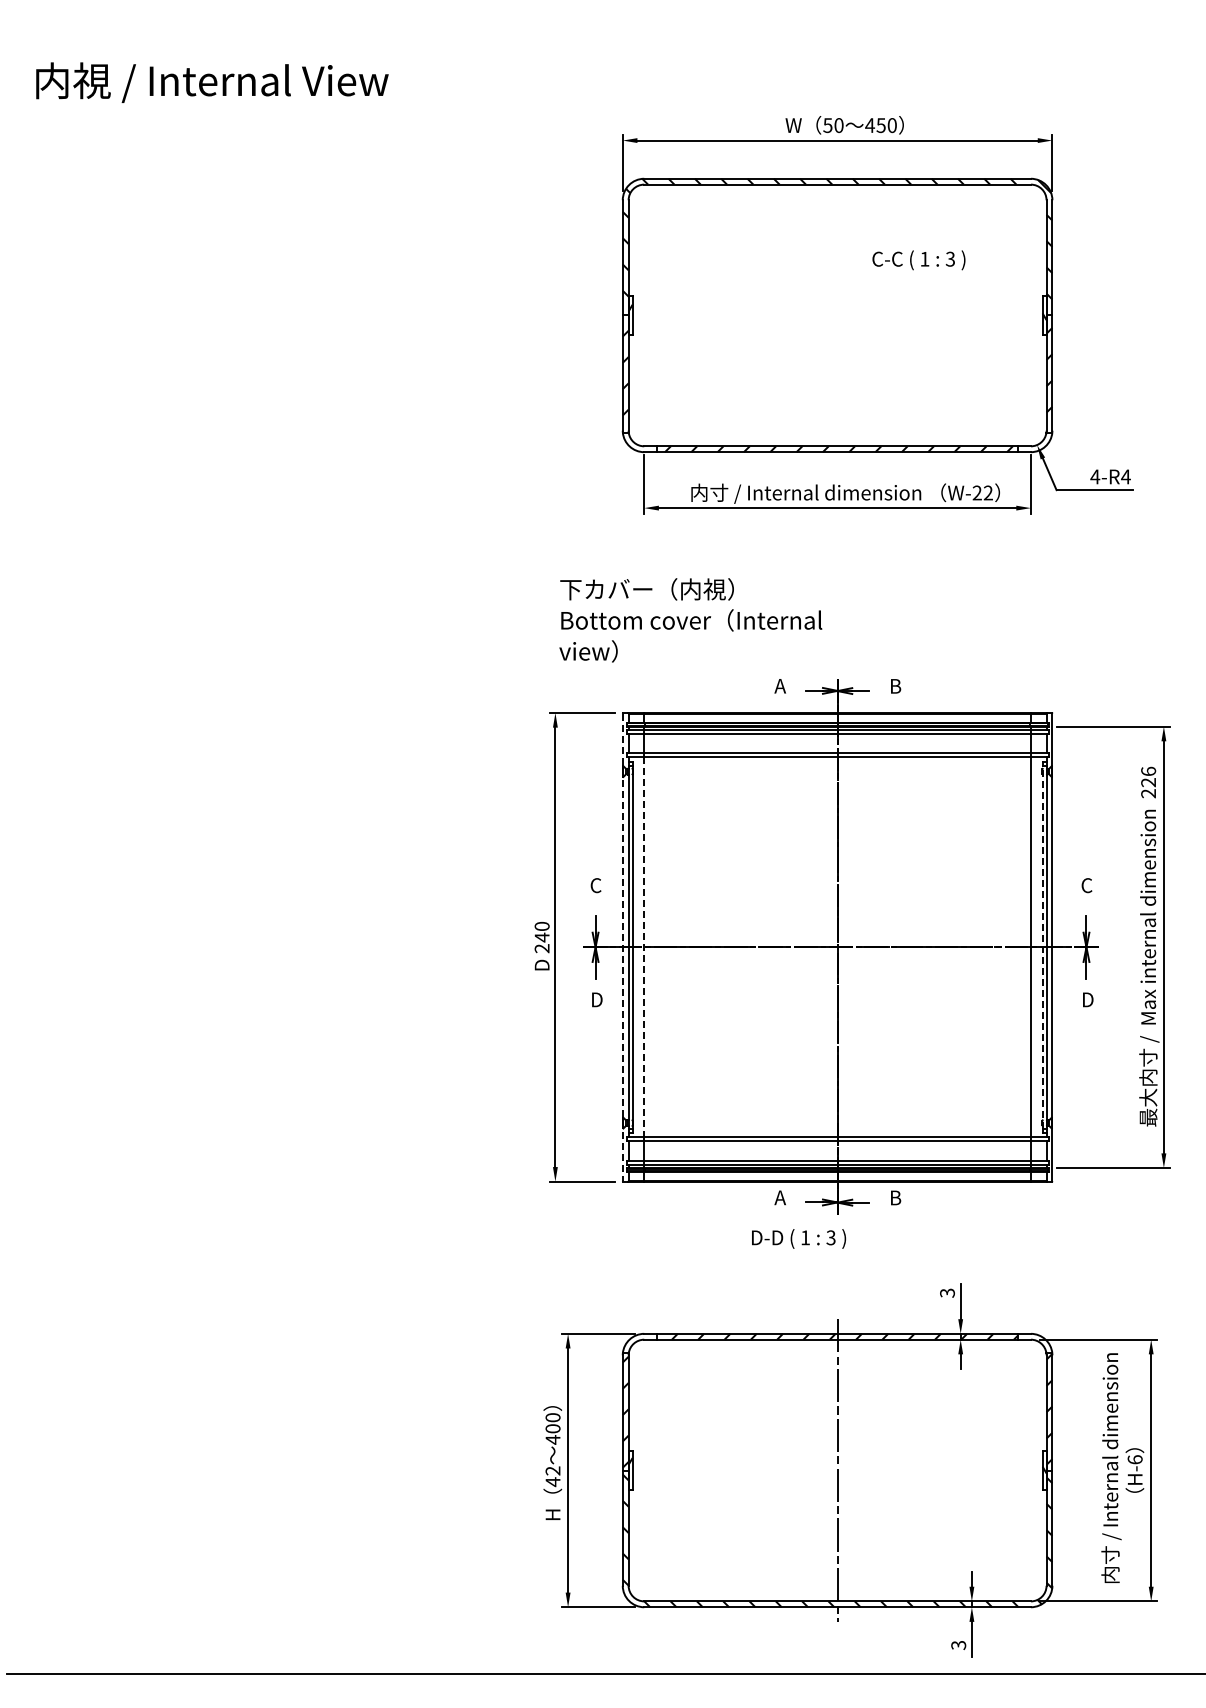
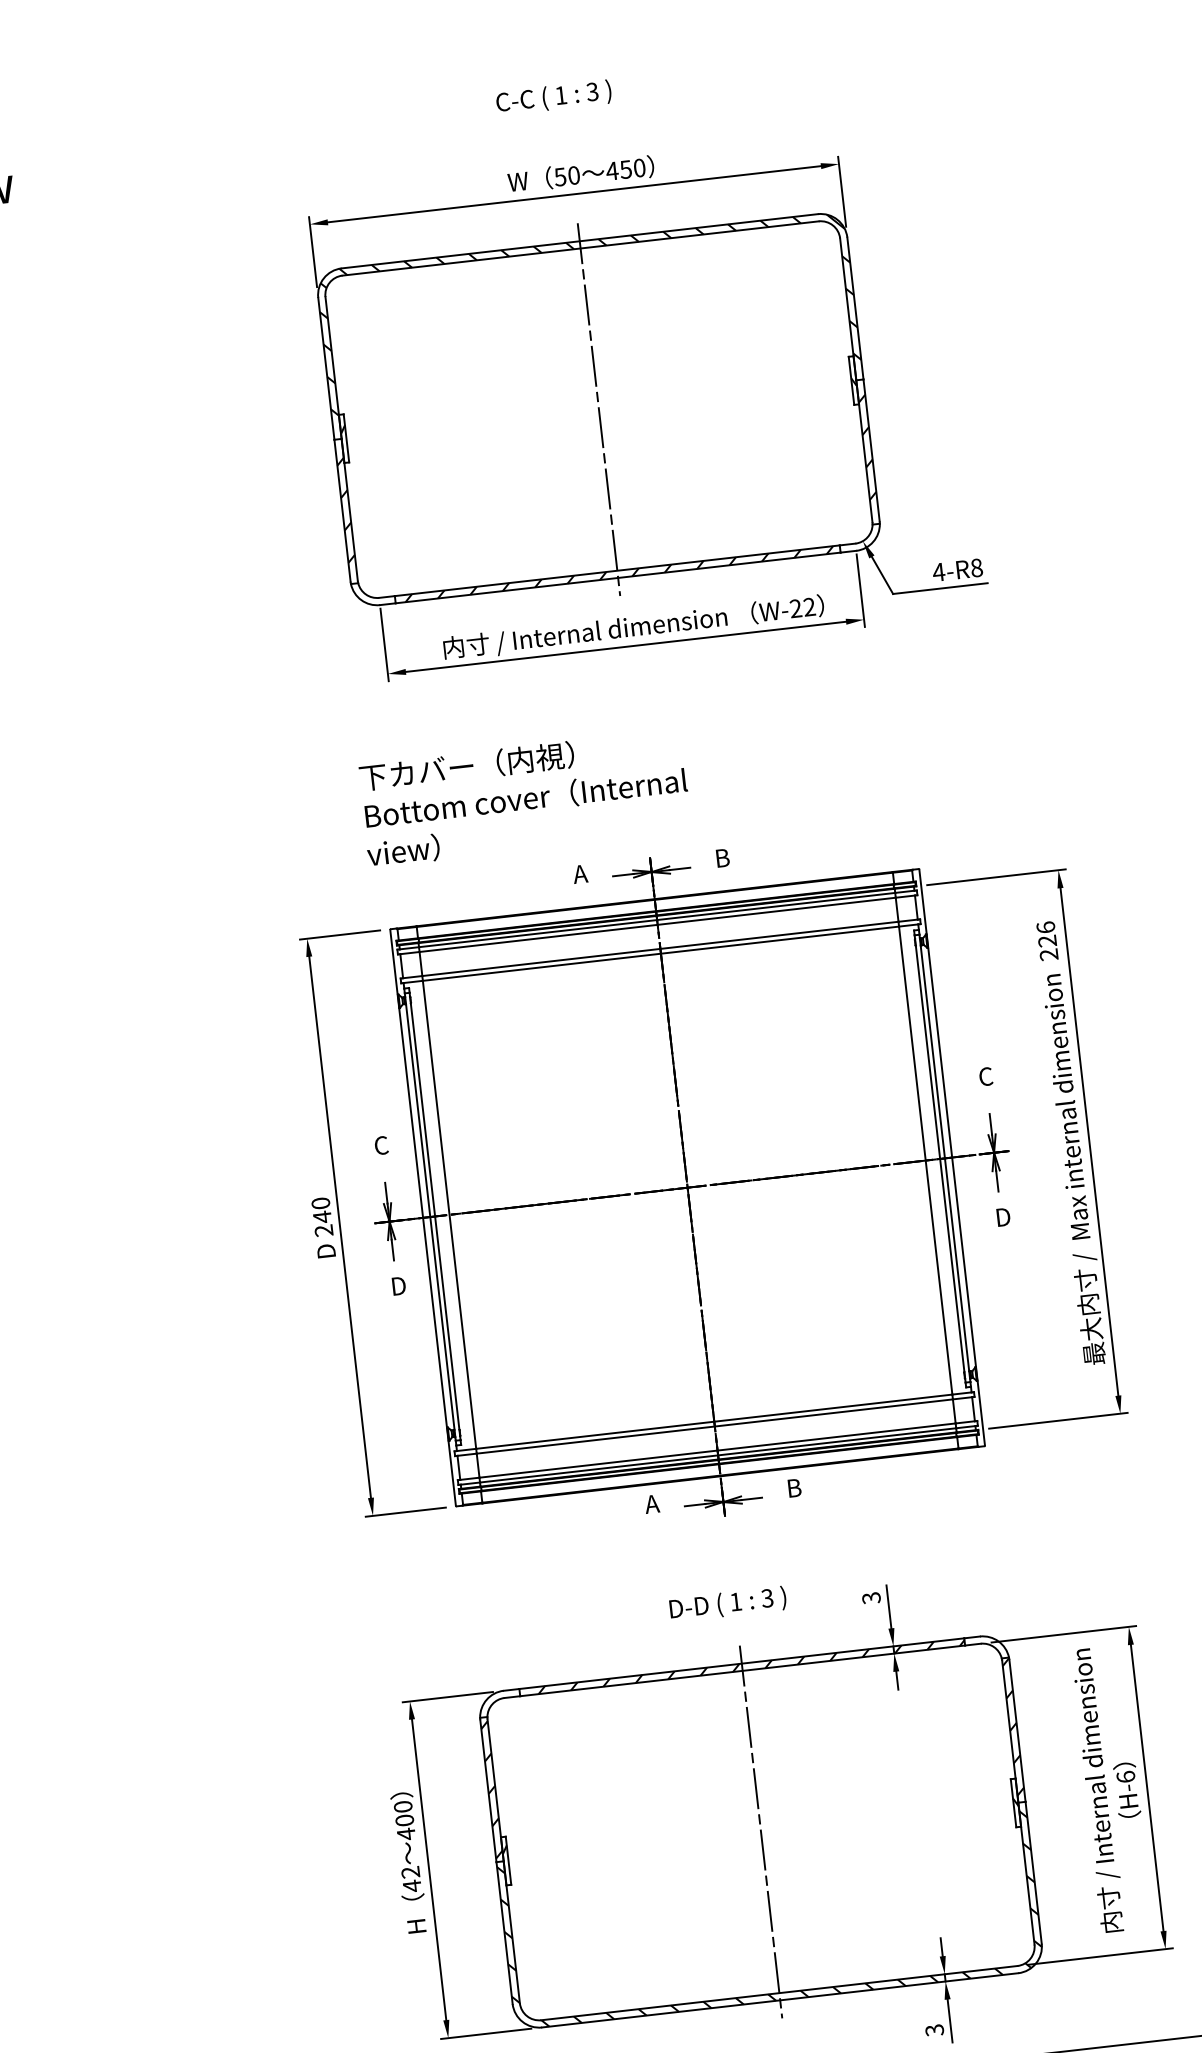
text: (918, 260) -> (553, 97), moved
line: (837, 315) -> (598, 409), added
text: (1125, 476) -> (976, 567), 4-R4 -> 4-R8
text: (690, 620) -> (524, 798), moved
line: (622, 947) -> (422, 1218), dashed -> solid
line: (644, 947) -> (449, 1215), dashed -> solid
line: (1042, 947) -> (939, 1159), dashed -> solid
text: (799, 1238) -> (728, 1603), moved

